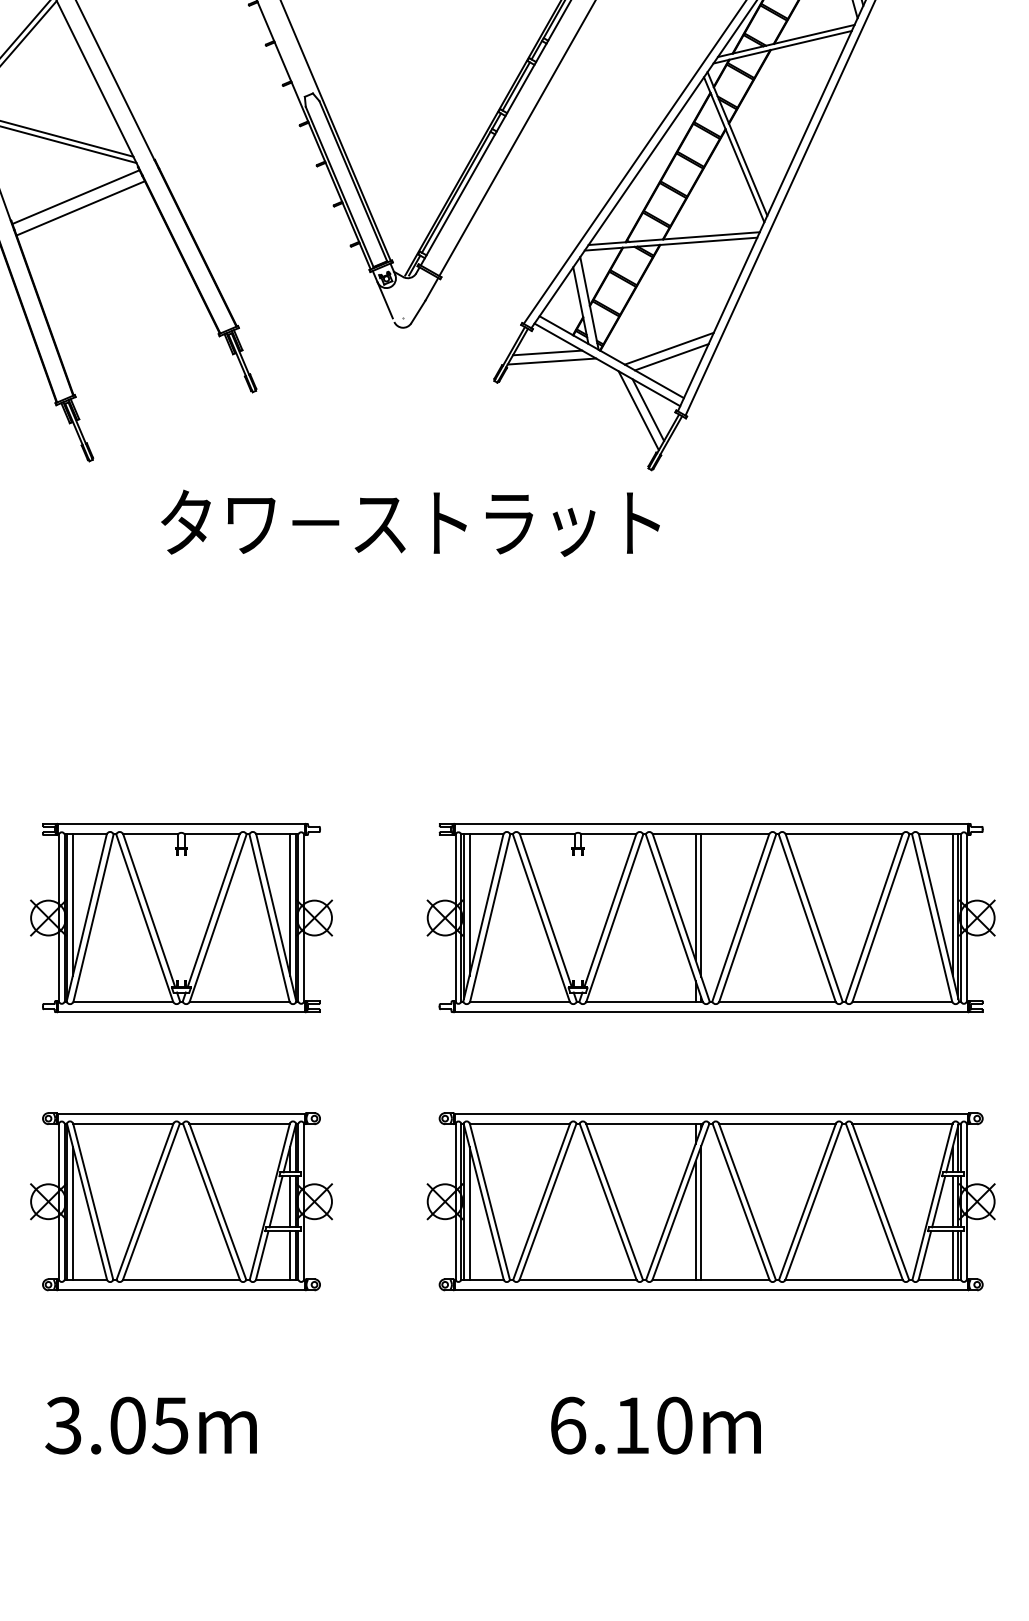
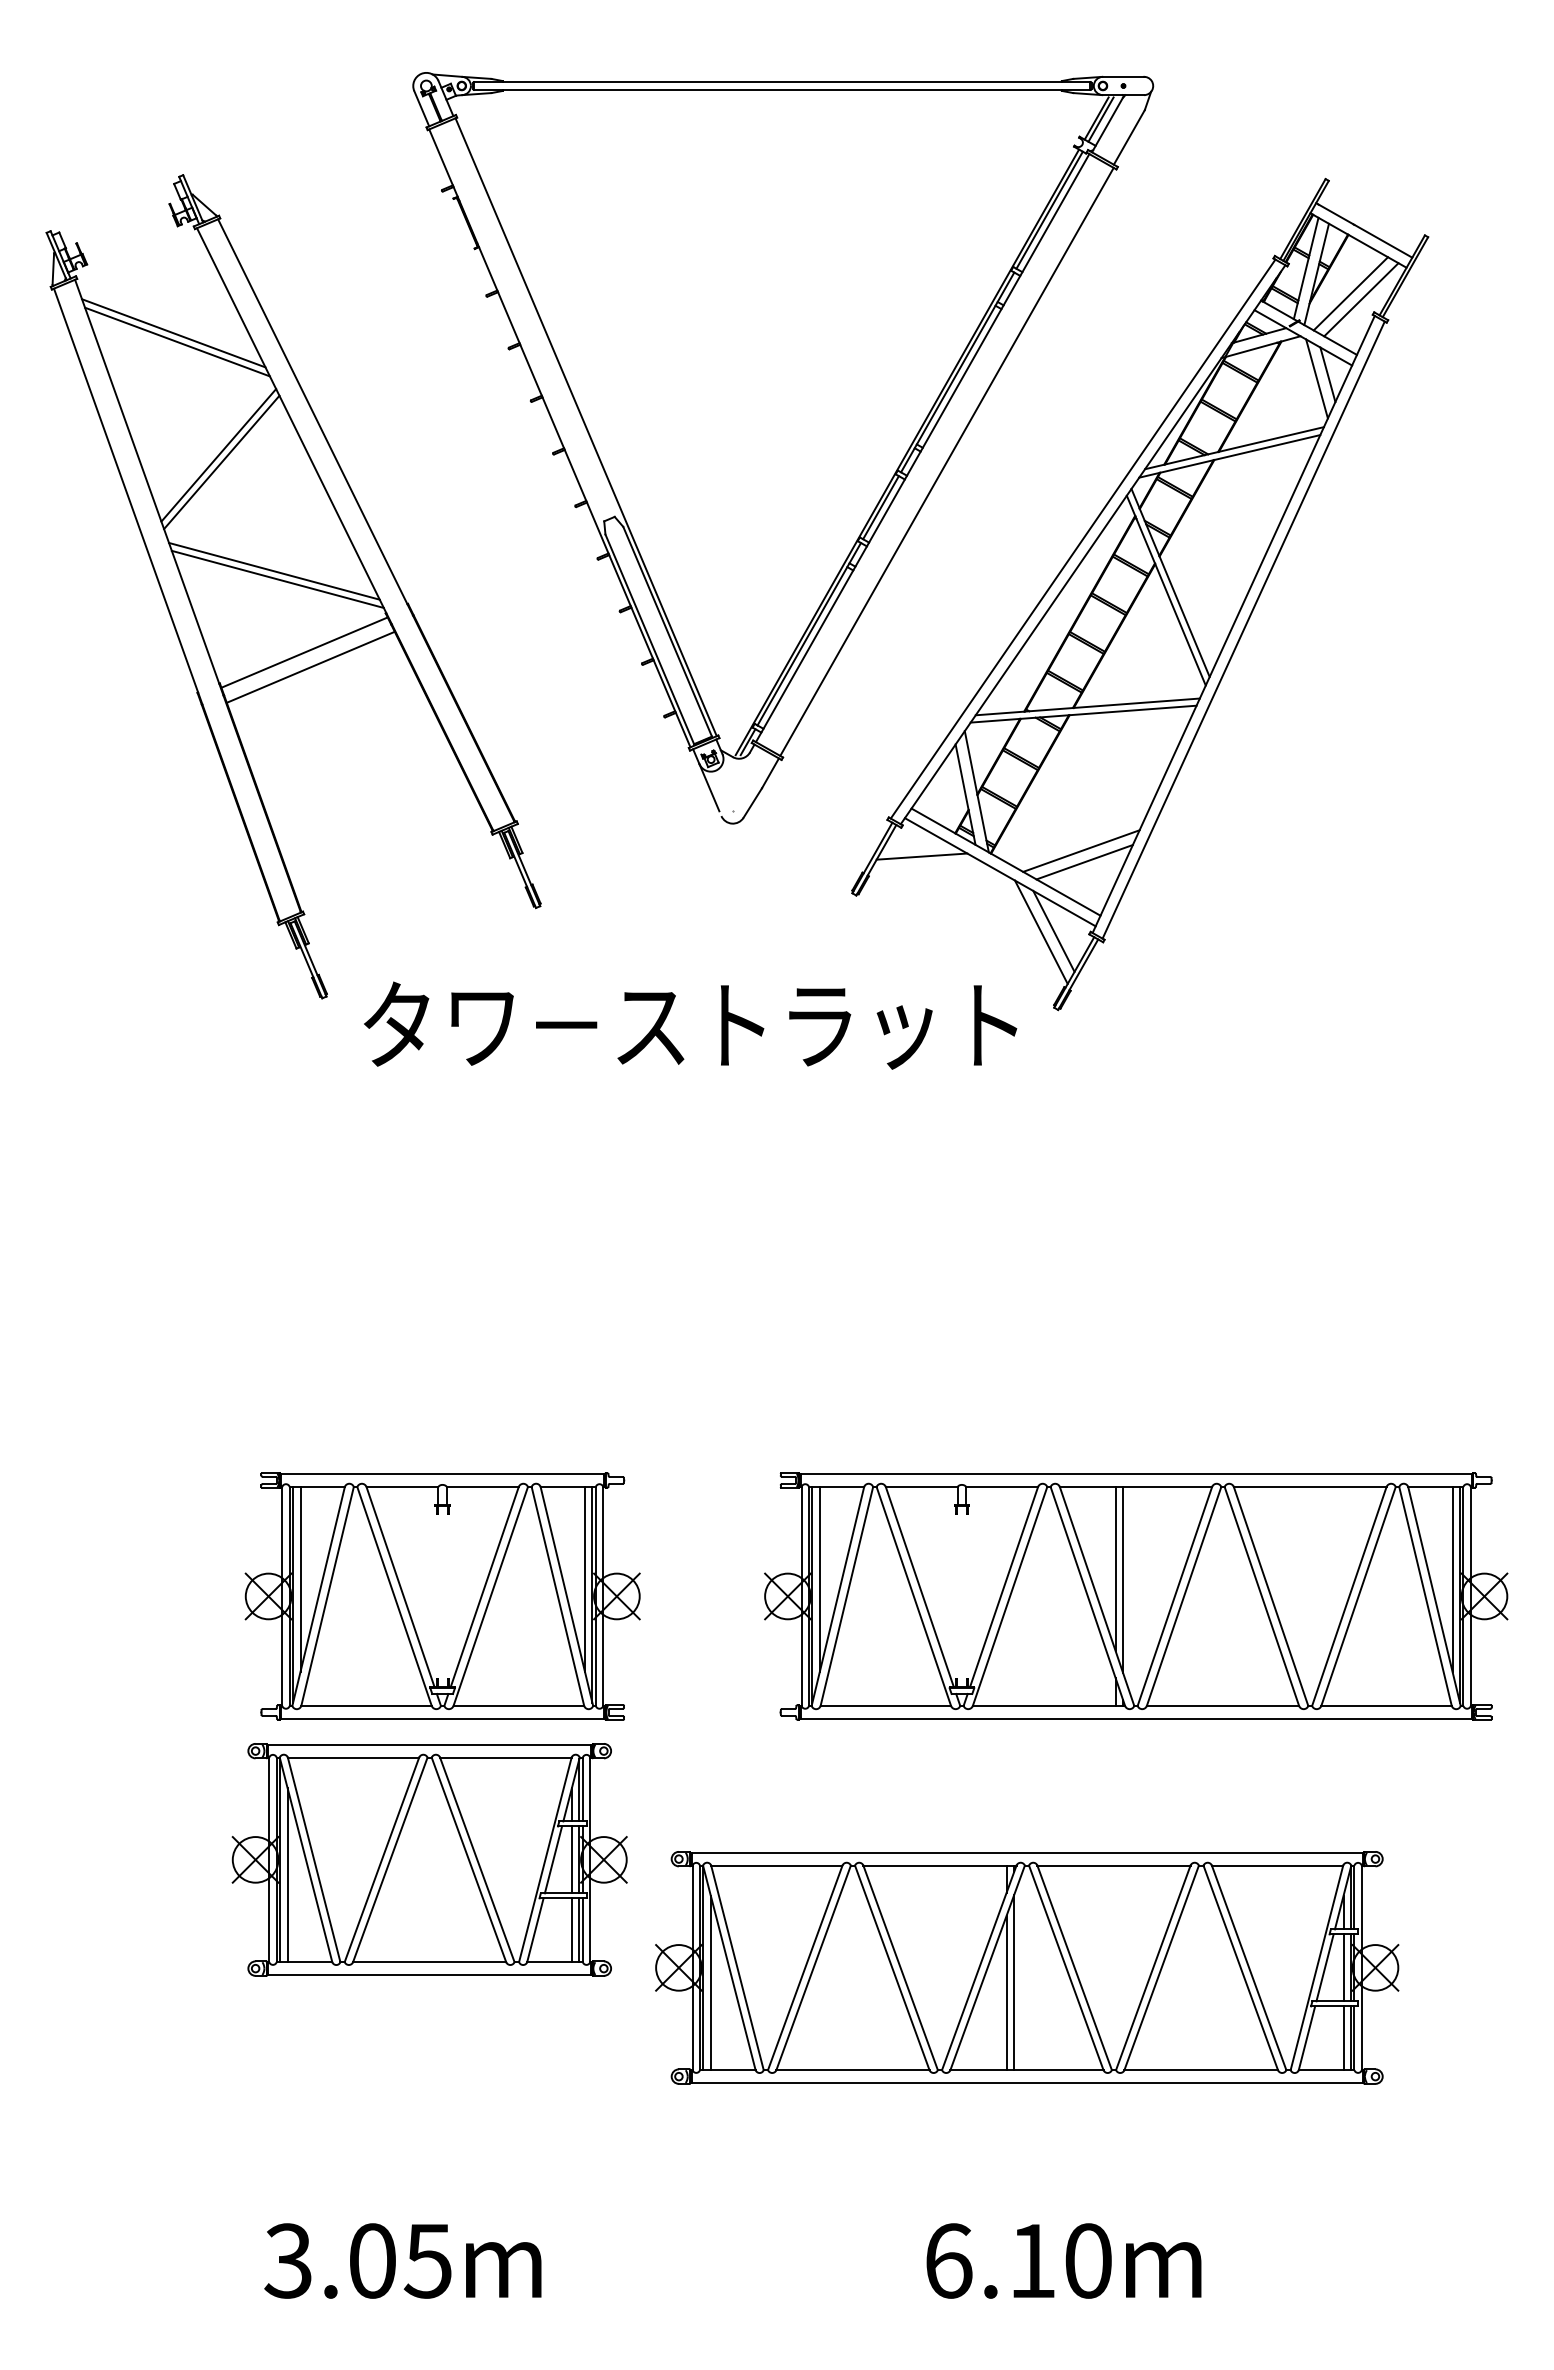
line: (551, 361) -> (927, 867), removed
text: (410, 523) -> (690, 1025), moved
part: (181, 1201) -> (429, 1859), moved
part: (711, 1201) -> (1027, 1967), moved

